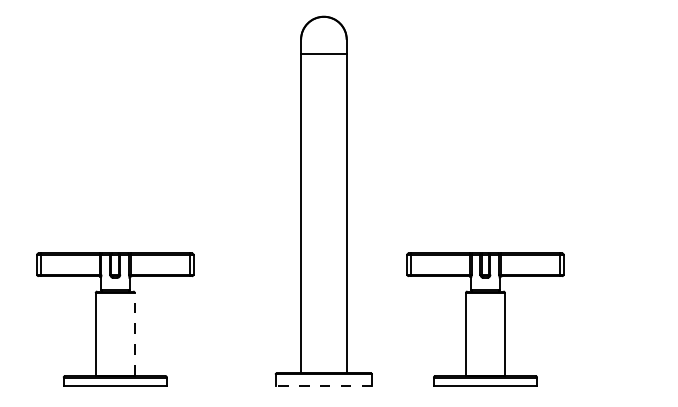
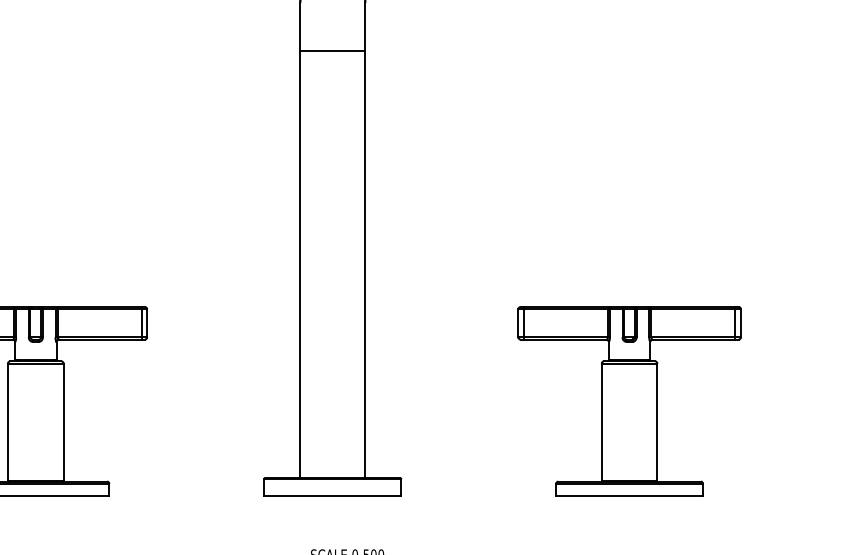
line: (323, 53) -> (332, 51), moved
part: (485, 319) -> (629, 401), moved
line: (134, 333) -> (63, 421), dashed -> solid
line: (323, 386) -> (332, 496), dashed -> solid

